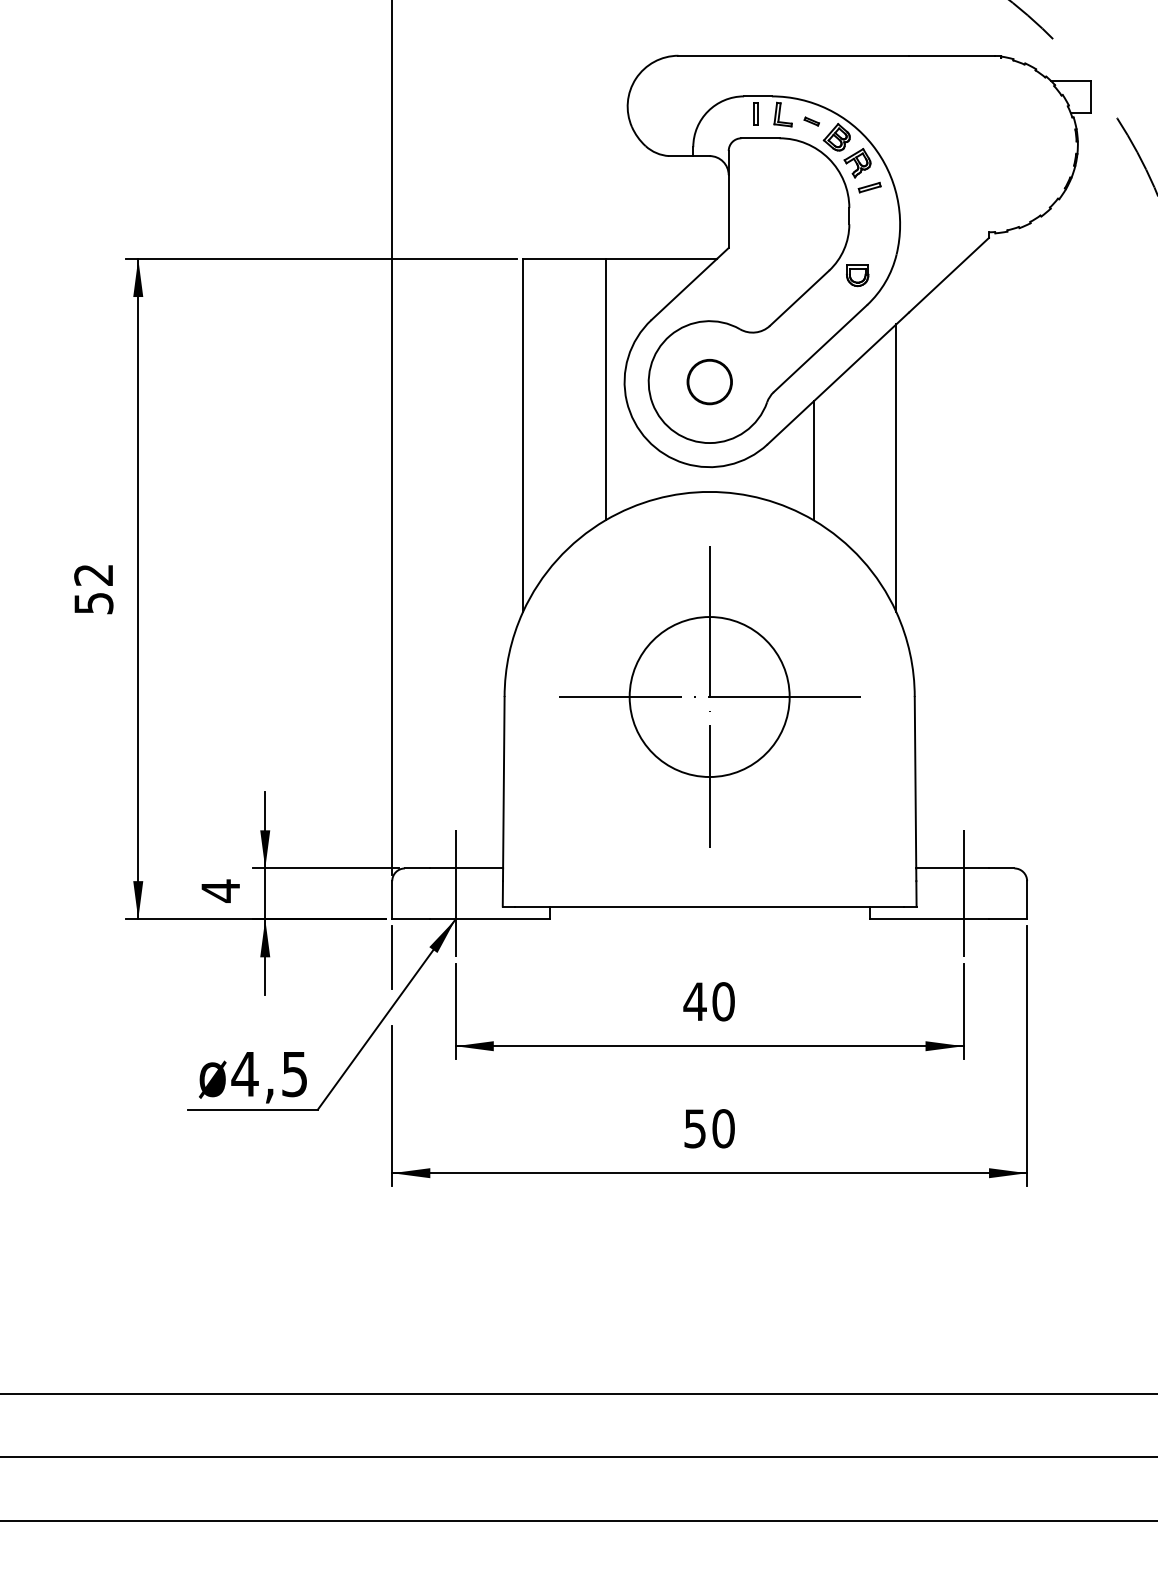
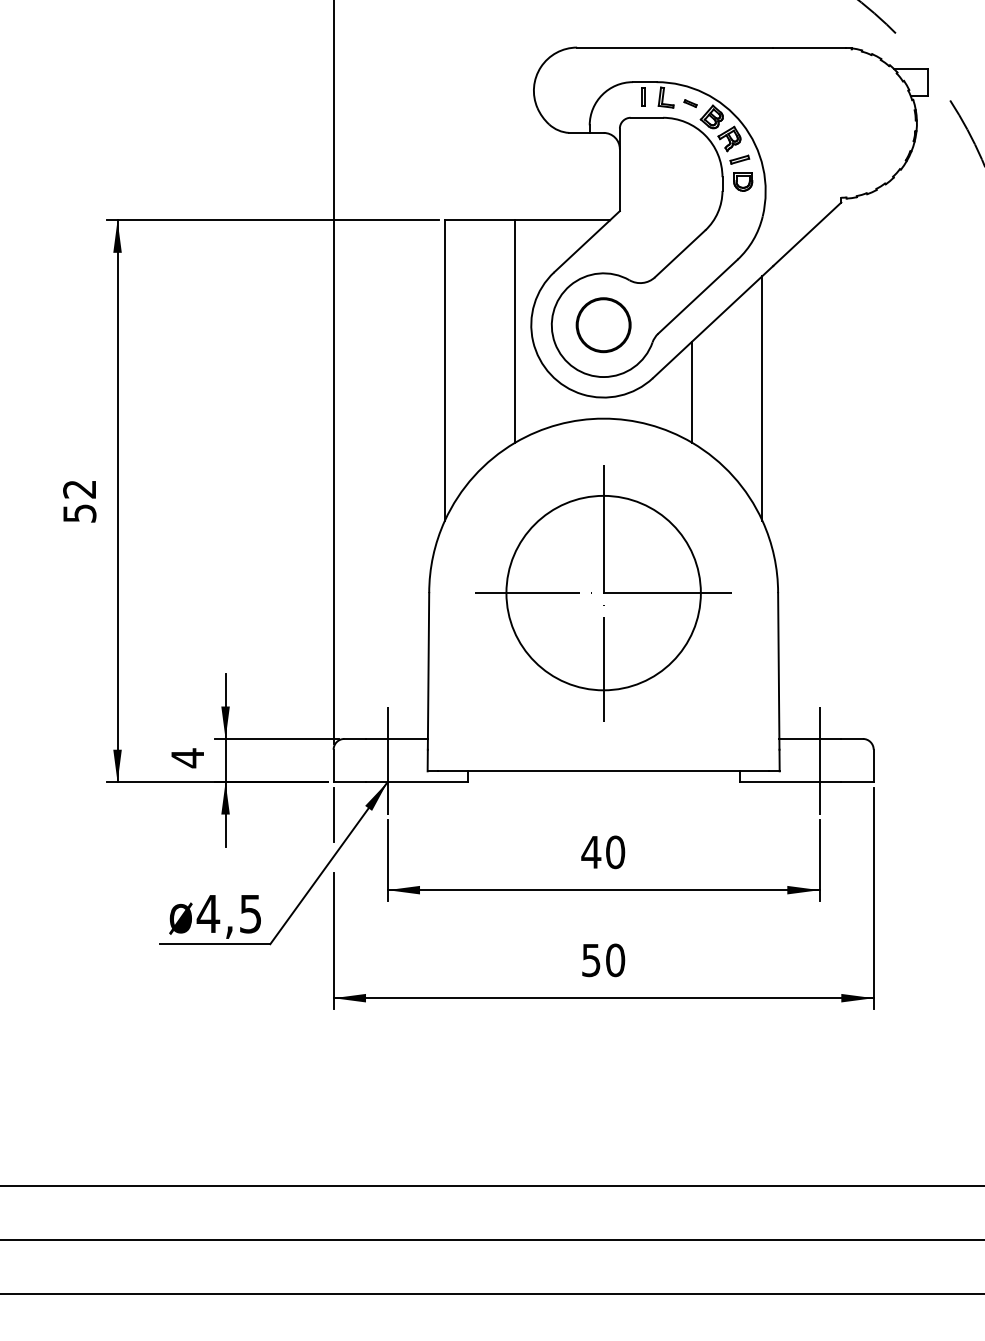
part: (857, 275) -> (743, 181), moved
part: (709, 381) -> (603, 324), size x1.43
circle: (709, 696) -> (603, 592), size x1.43

